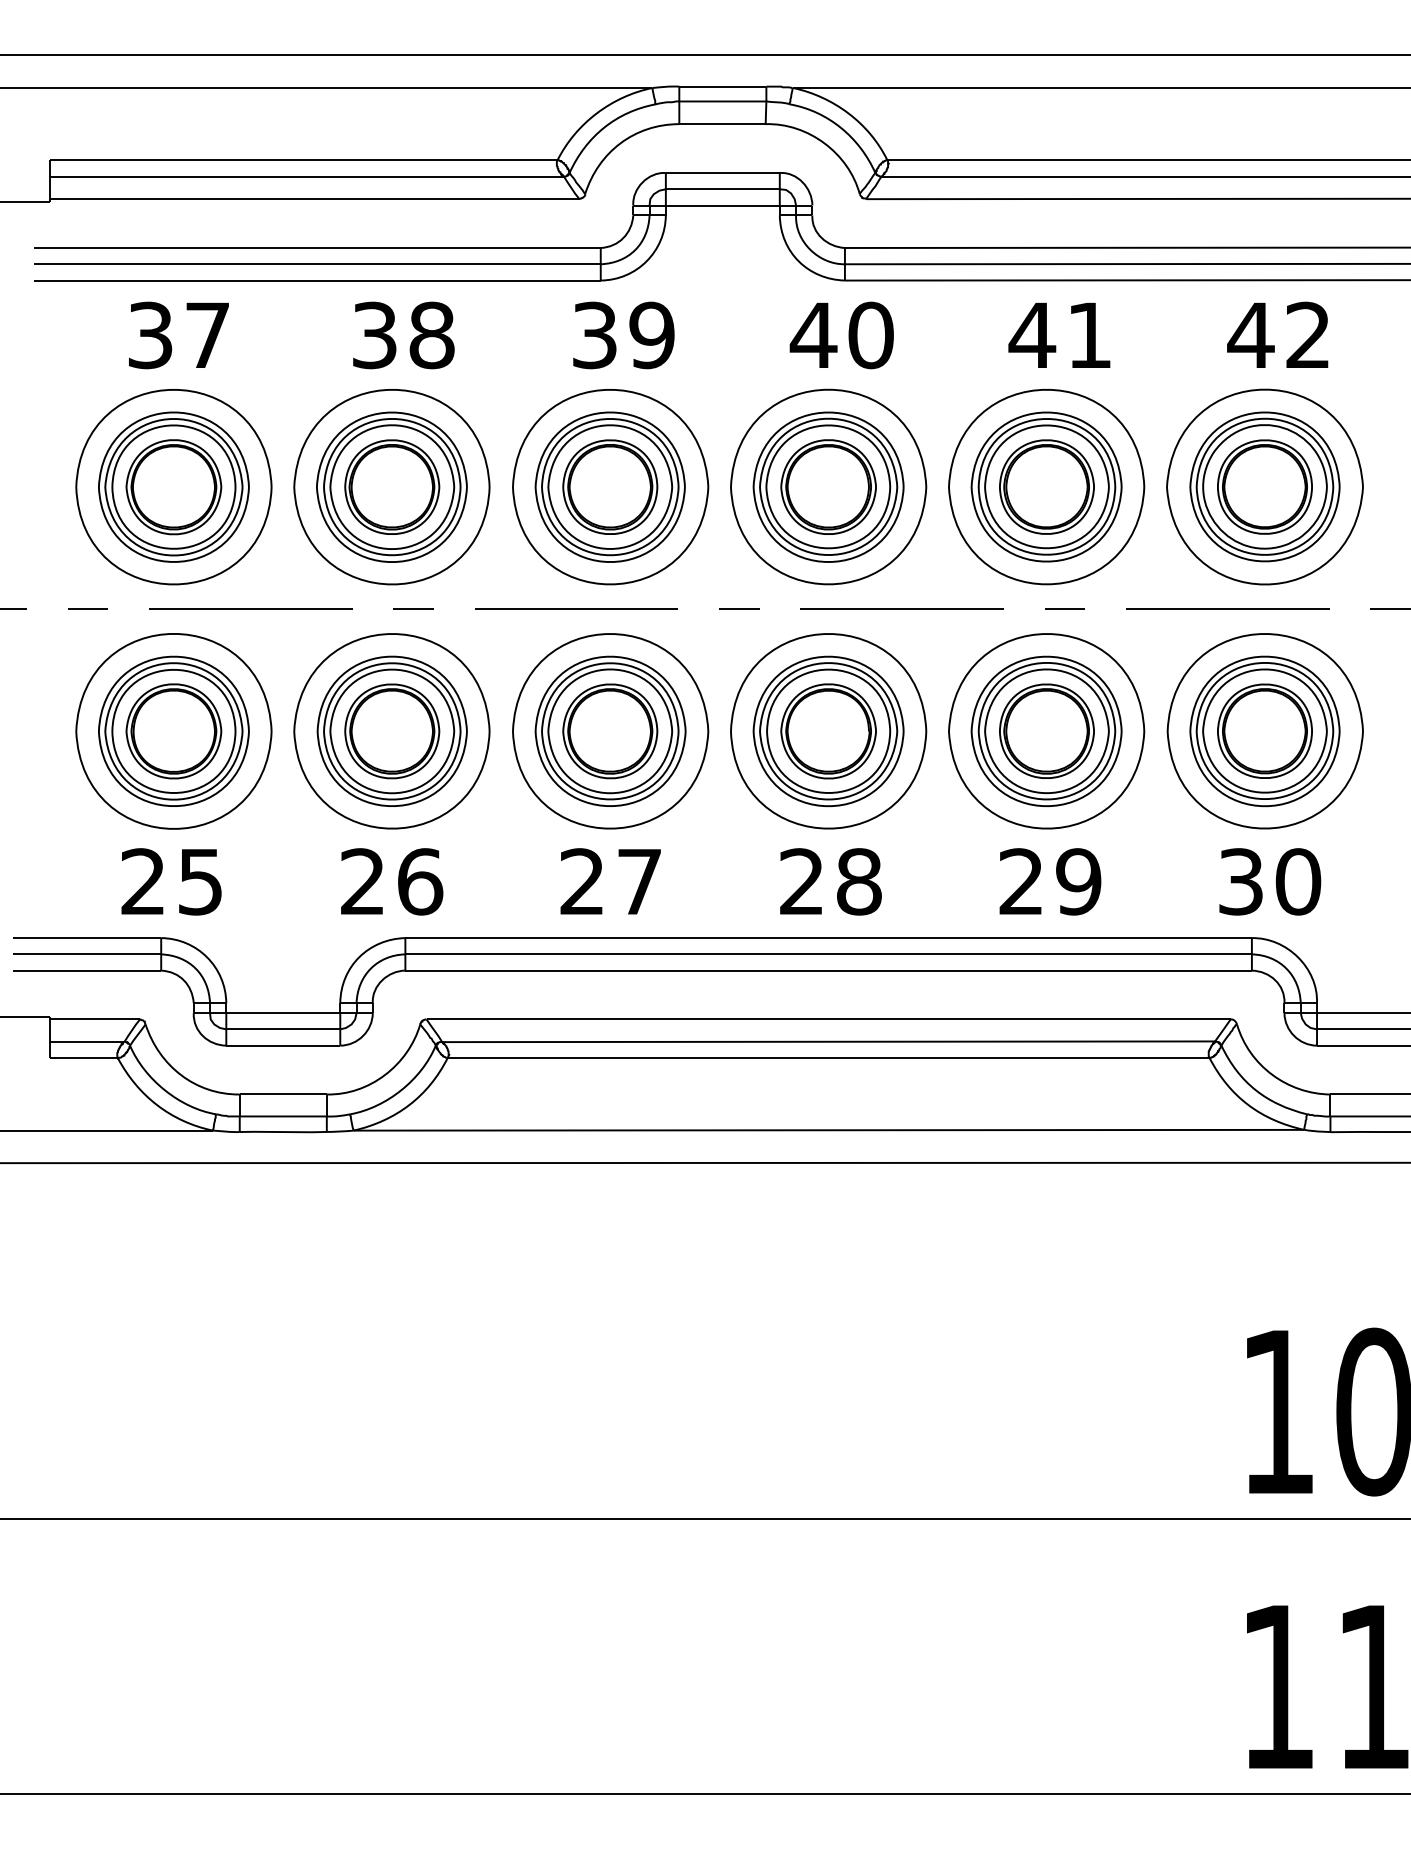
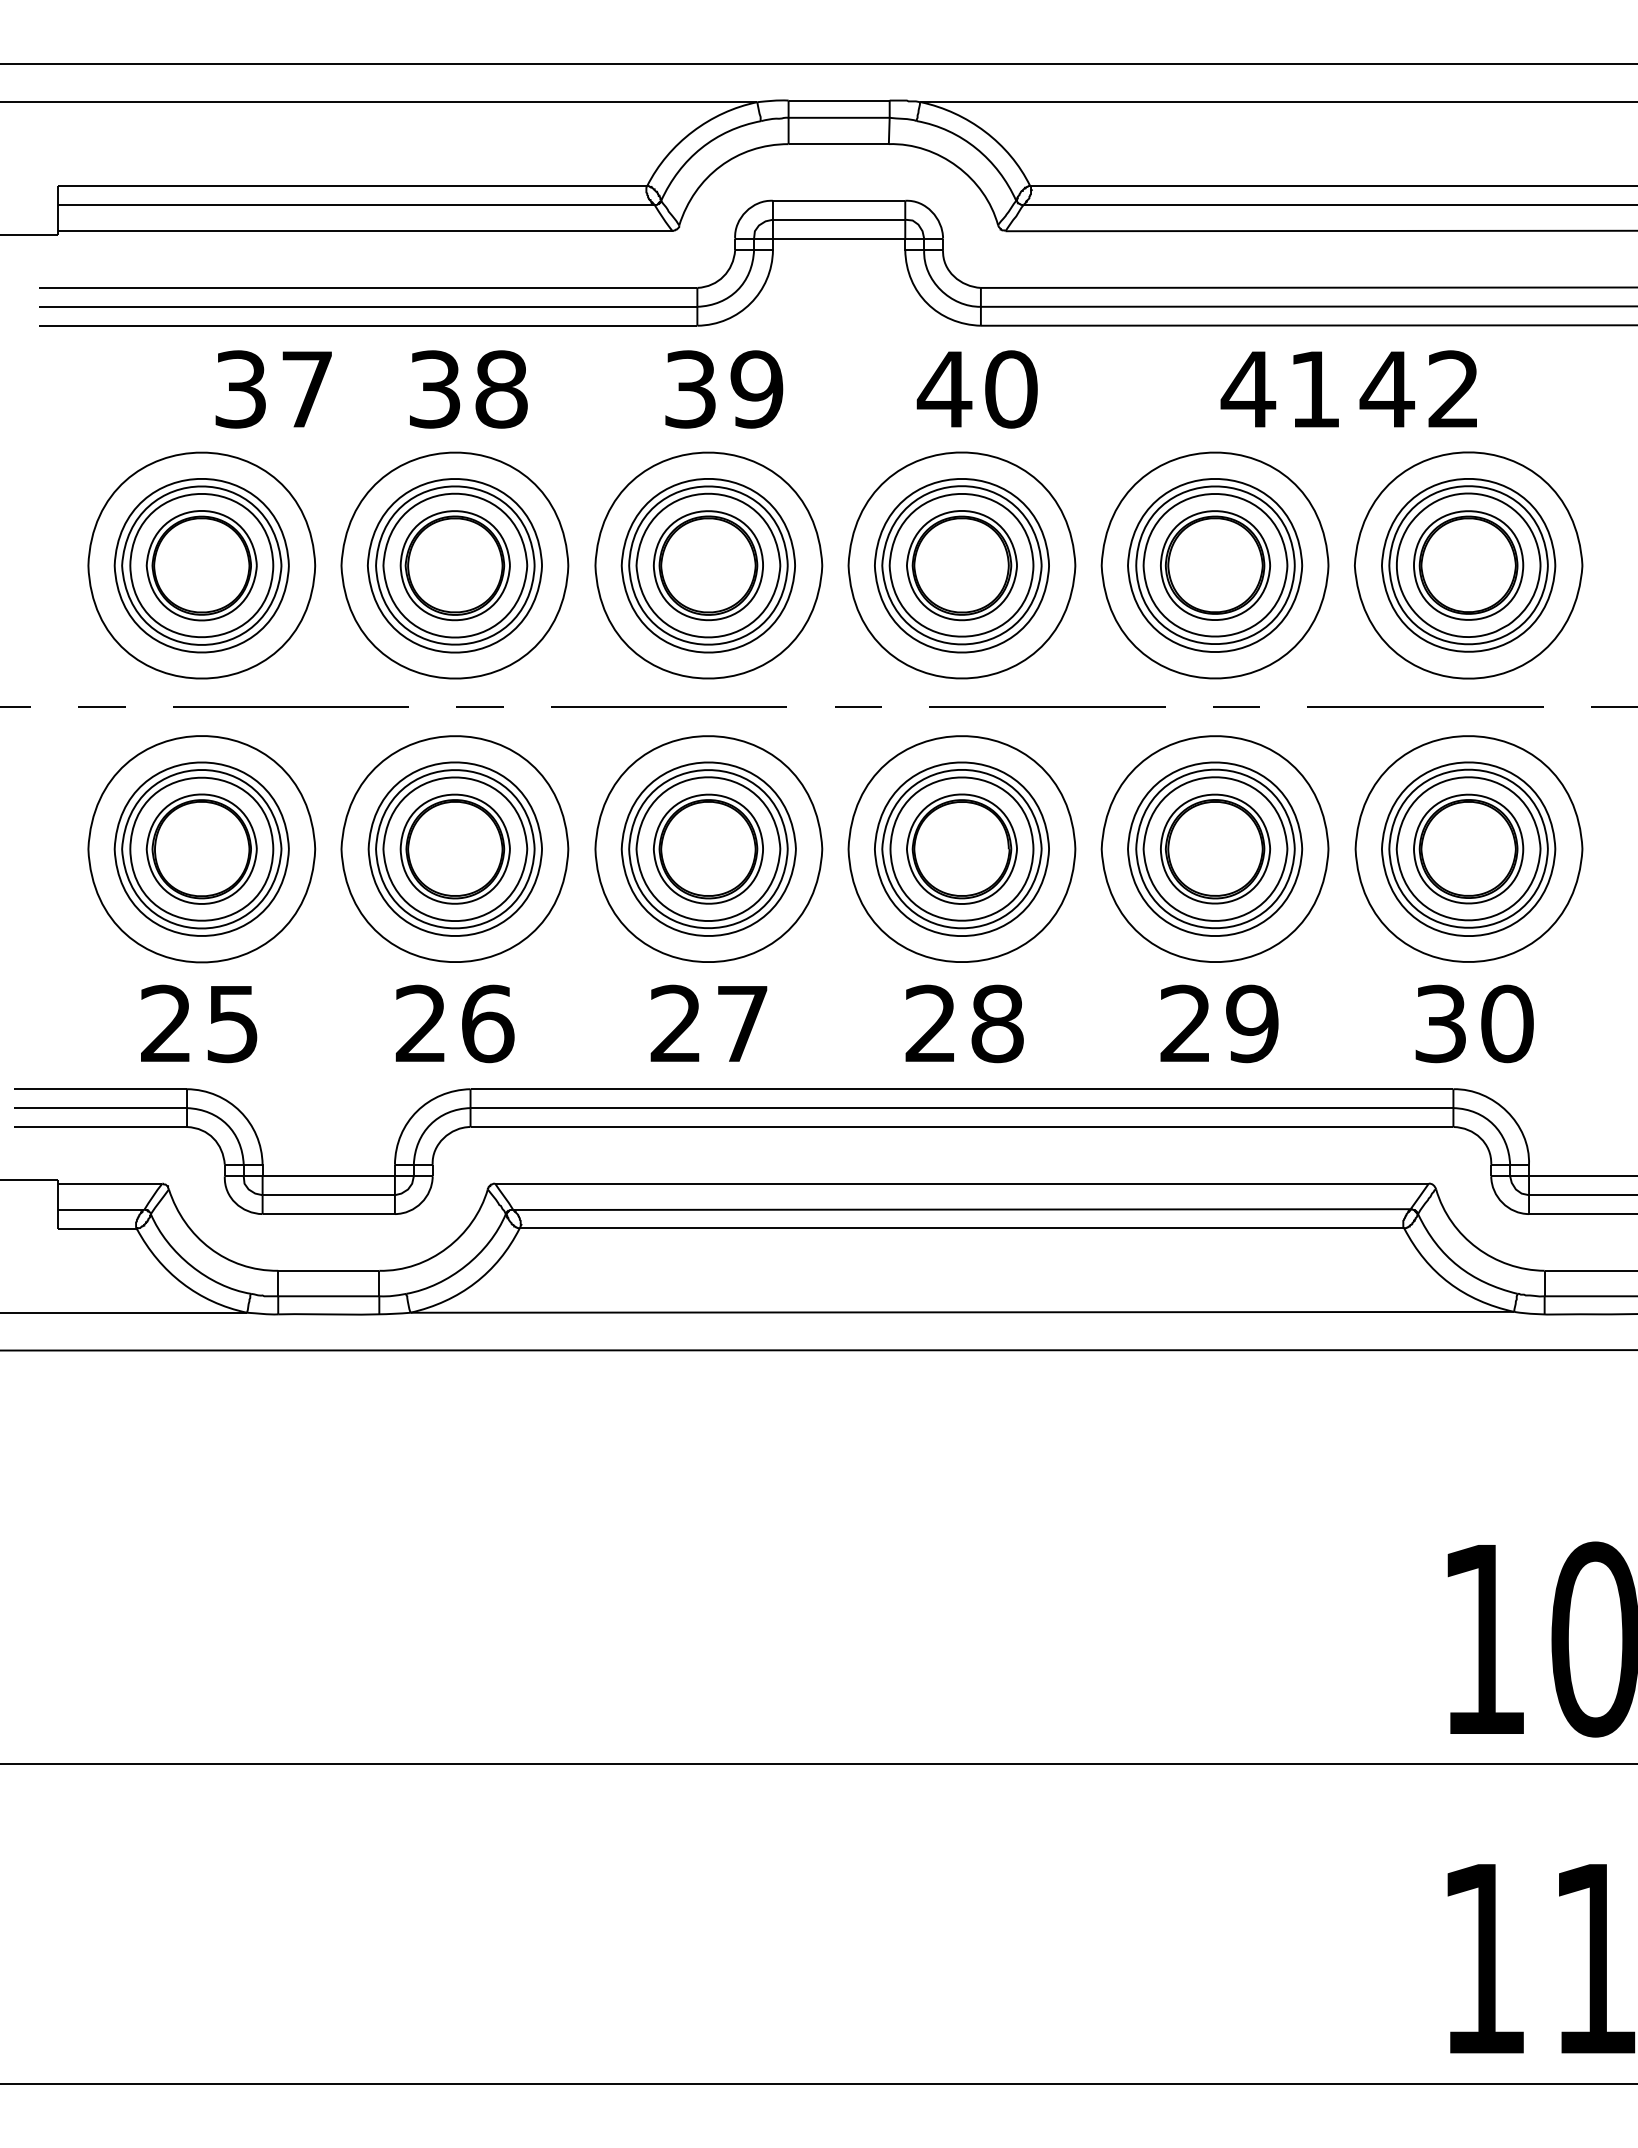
text: (1059, 334) -> (1279, 388), moved
text: (1277, 334) -> (1418, 388), moved
text: (178, 335) -> (273, 389), moved

